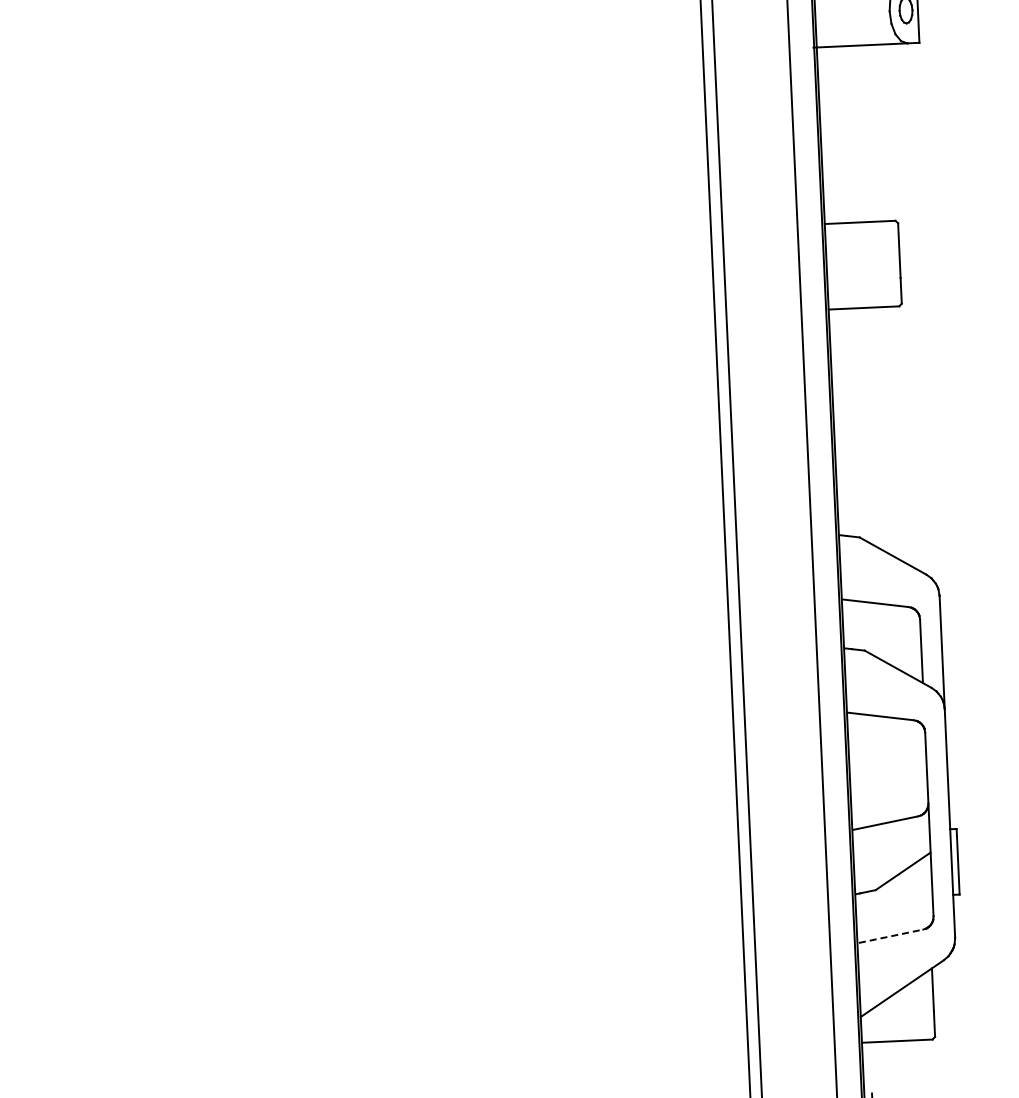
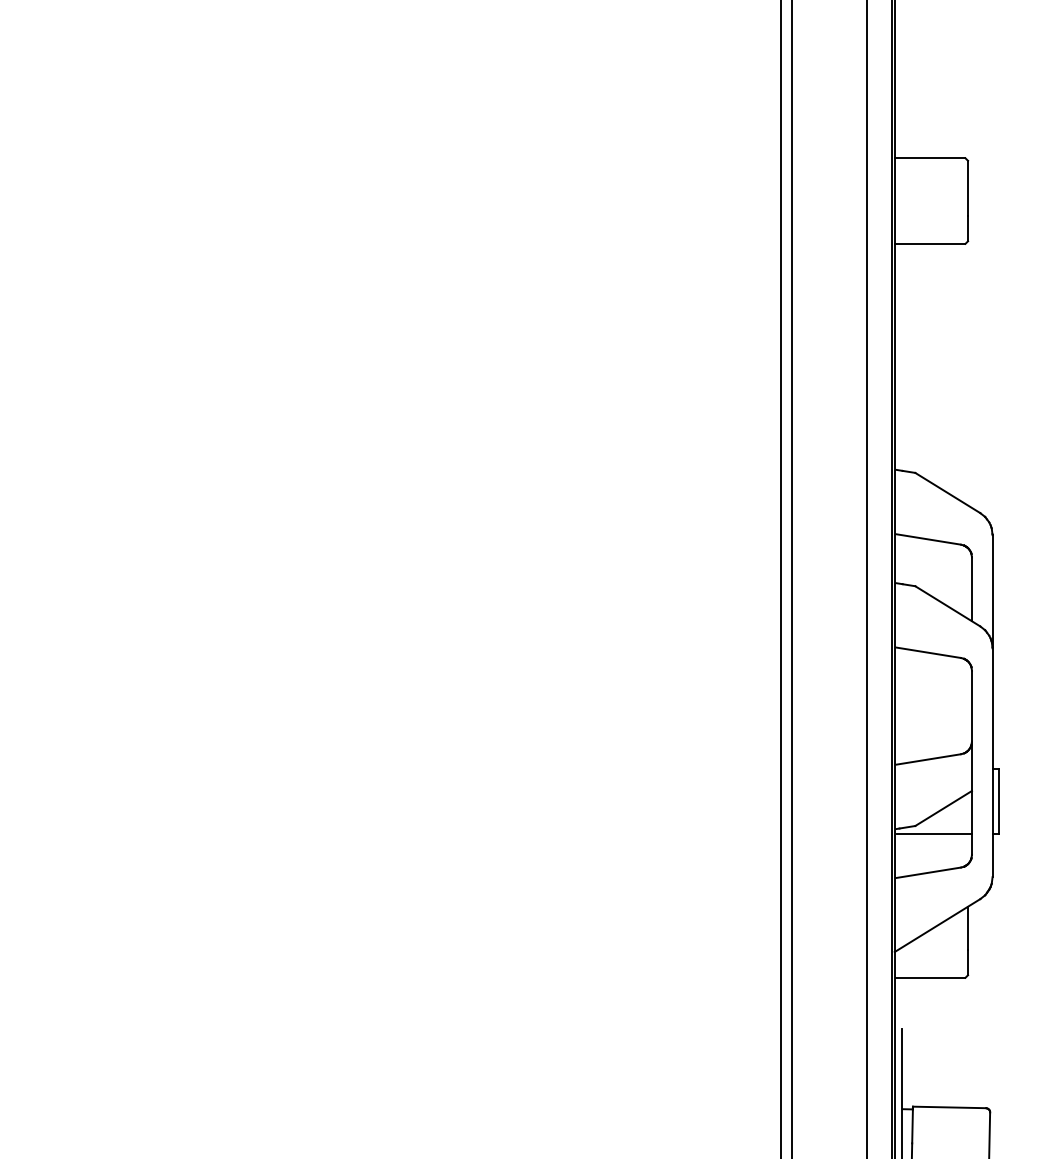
line: (895, 897) -> (934, 834), added
line: (890, 936) -> (928, 872), dashed -> solid

